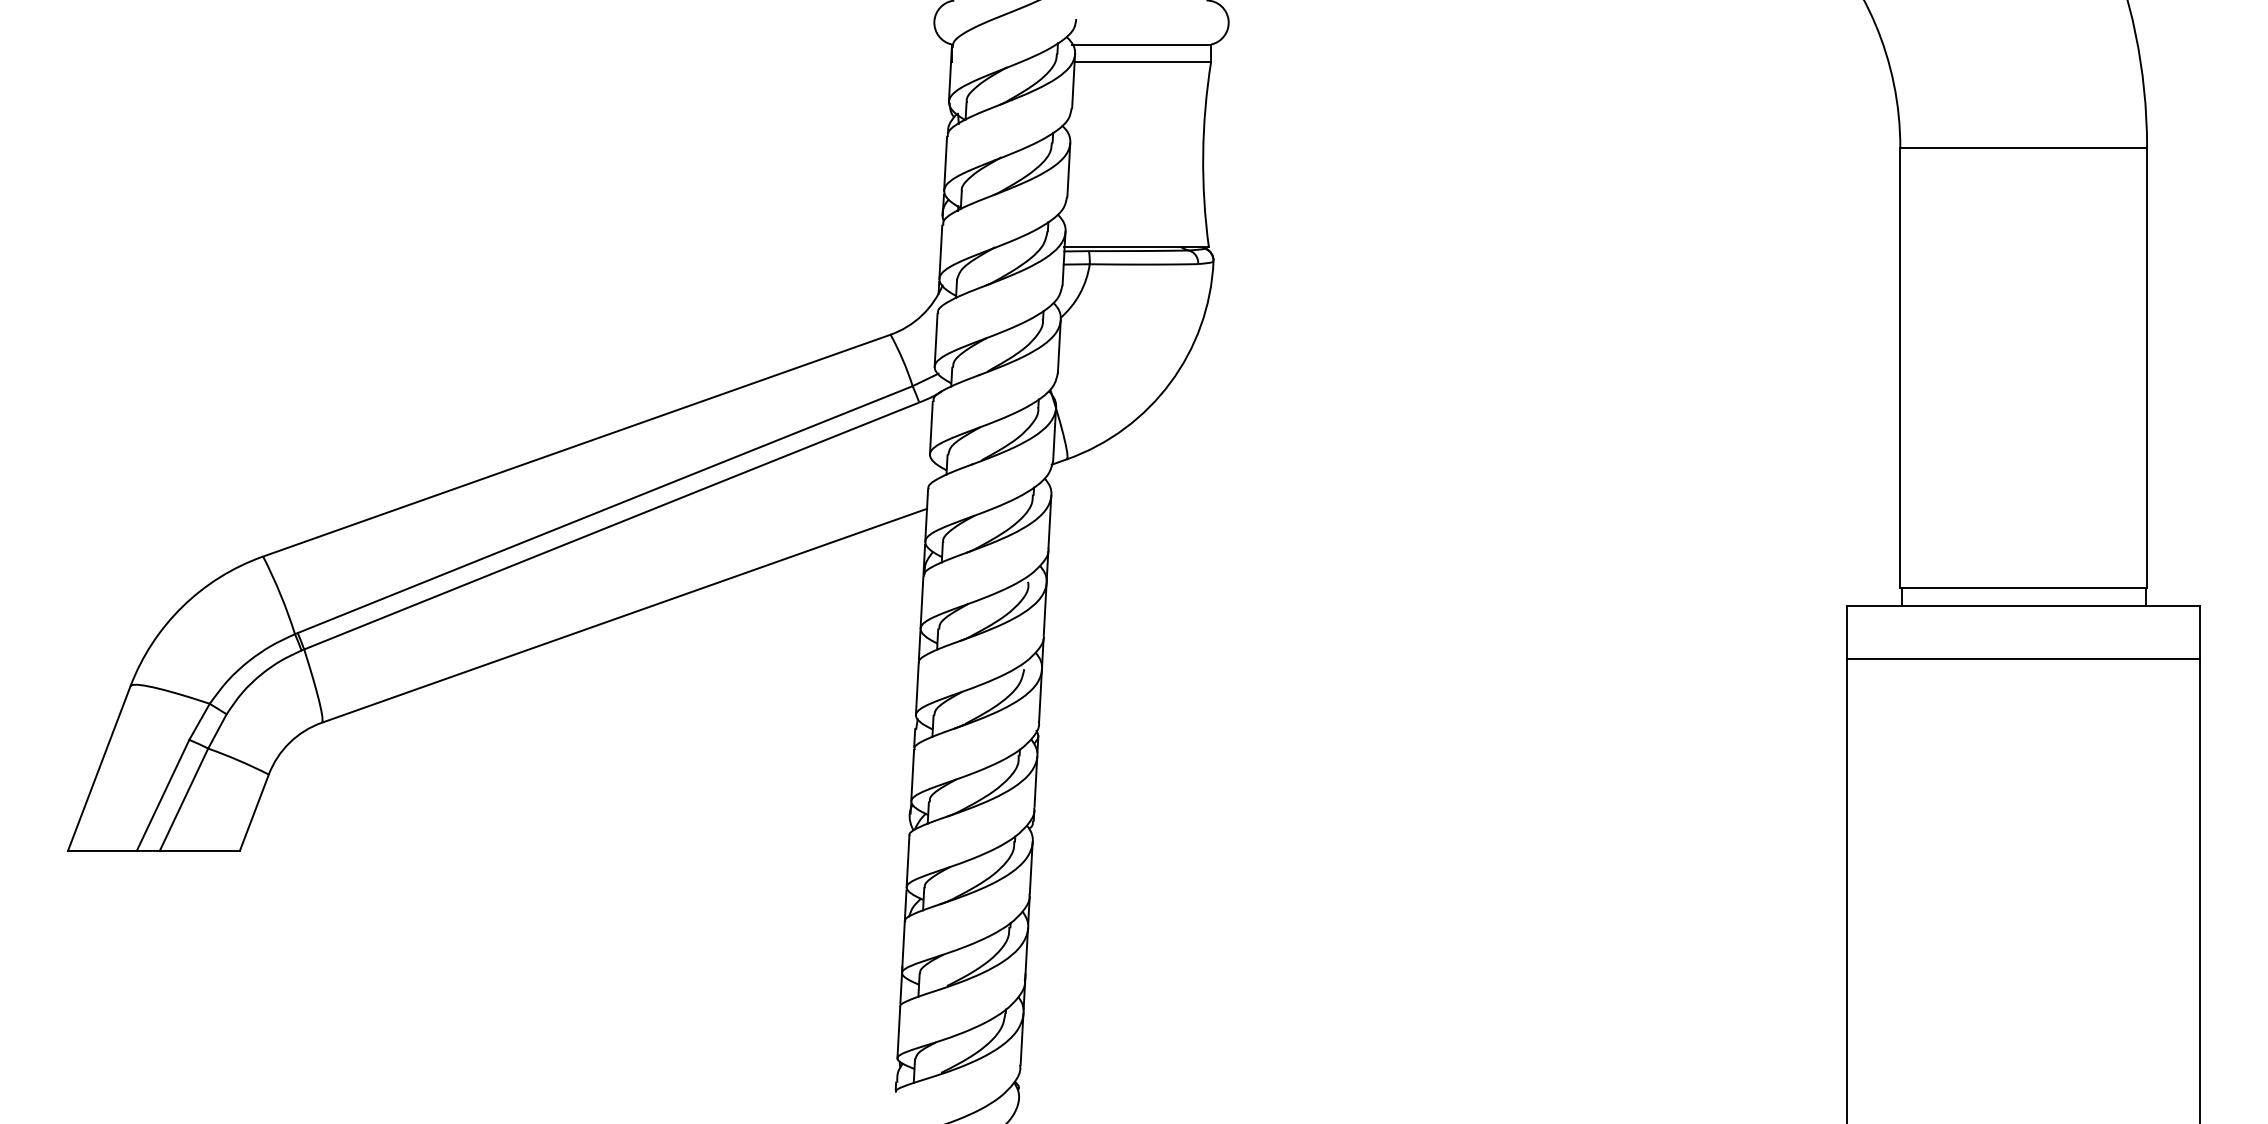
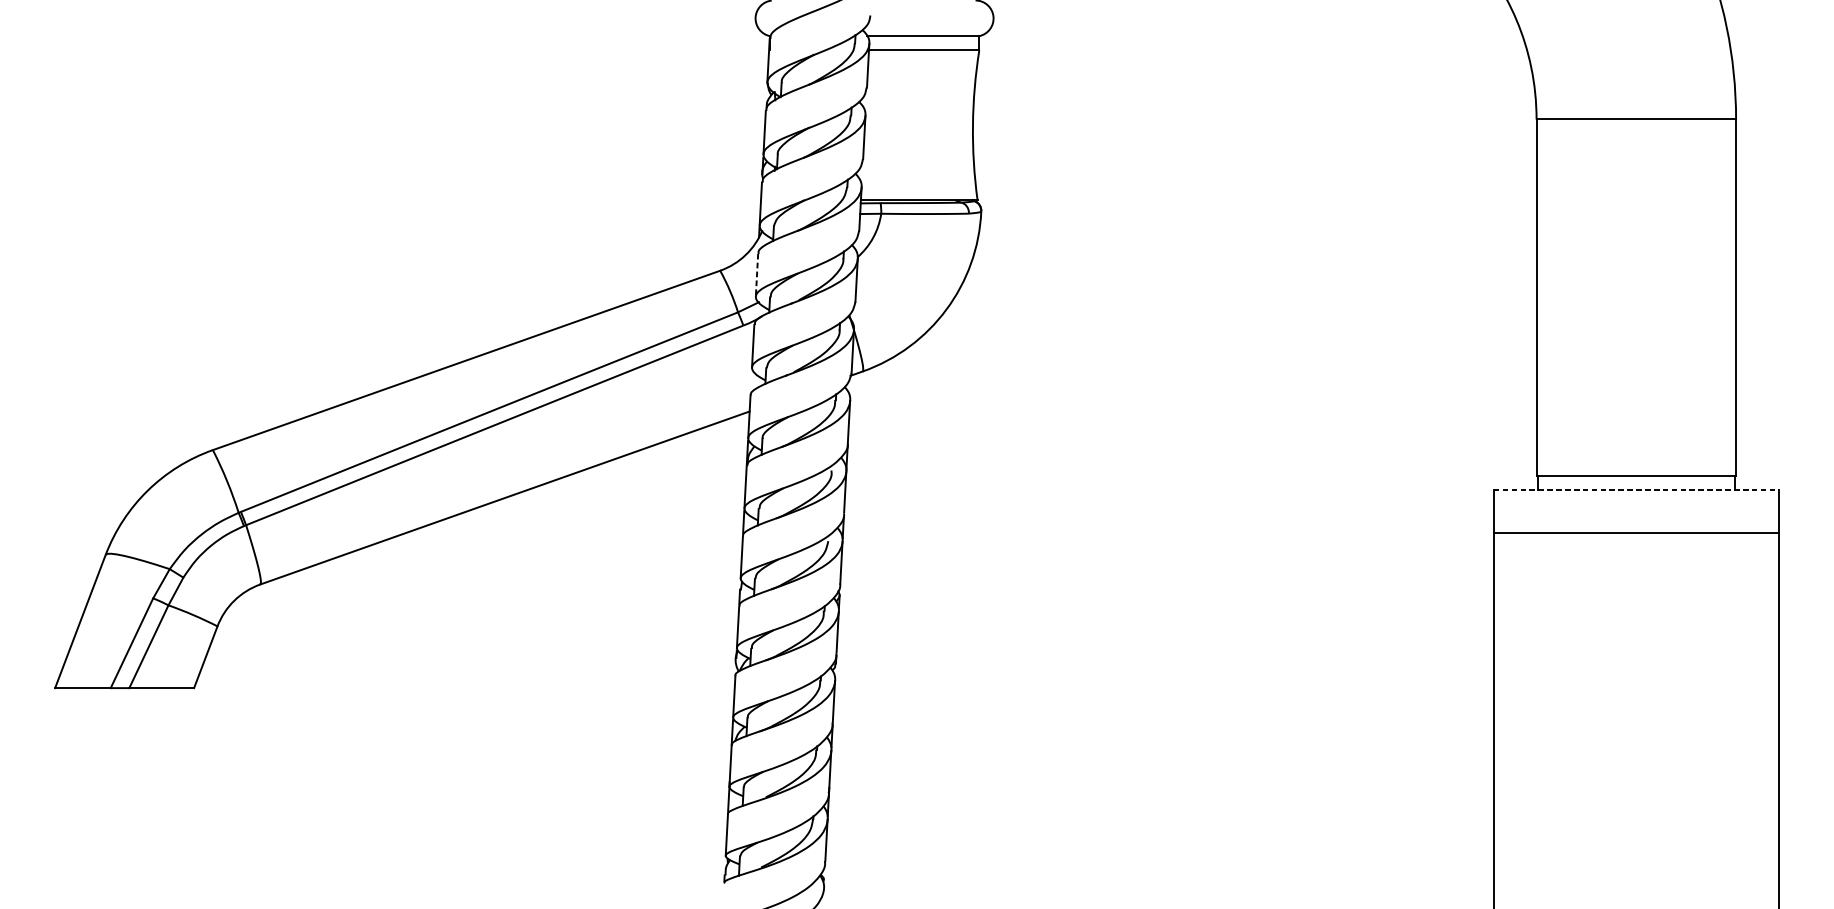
line: (936, 340) -> (757, 275), solid -> dashed
line: (2024, 605) -> (1636, 489), solid -> dashed

